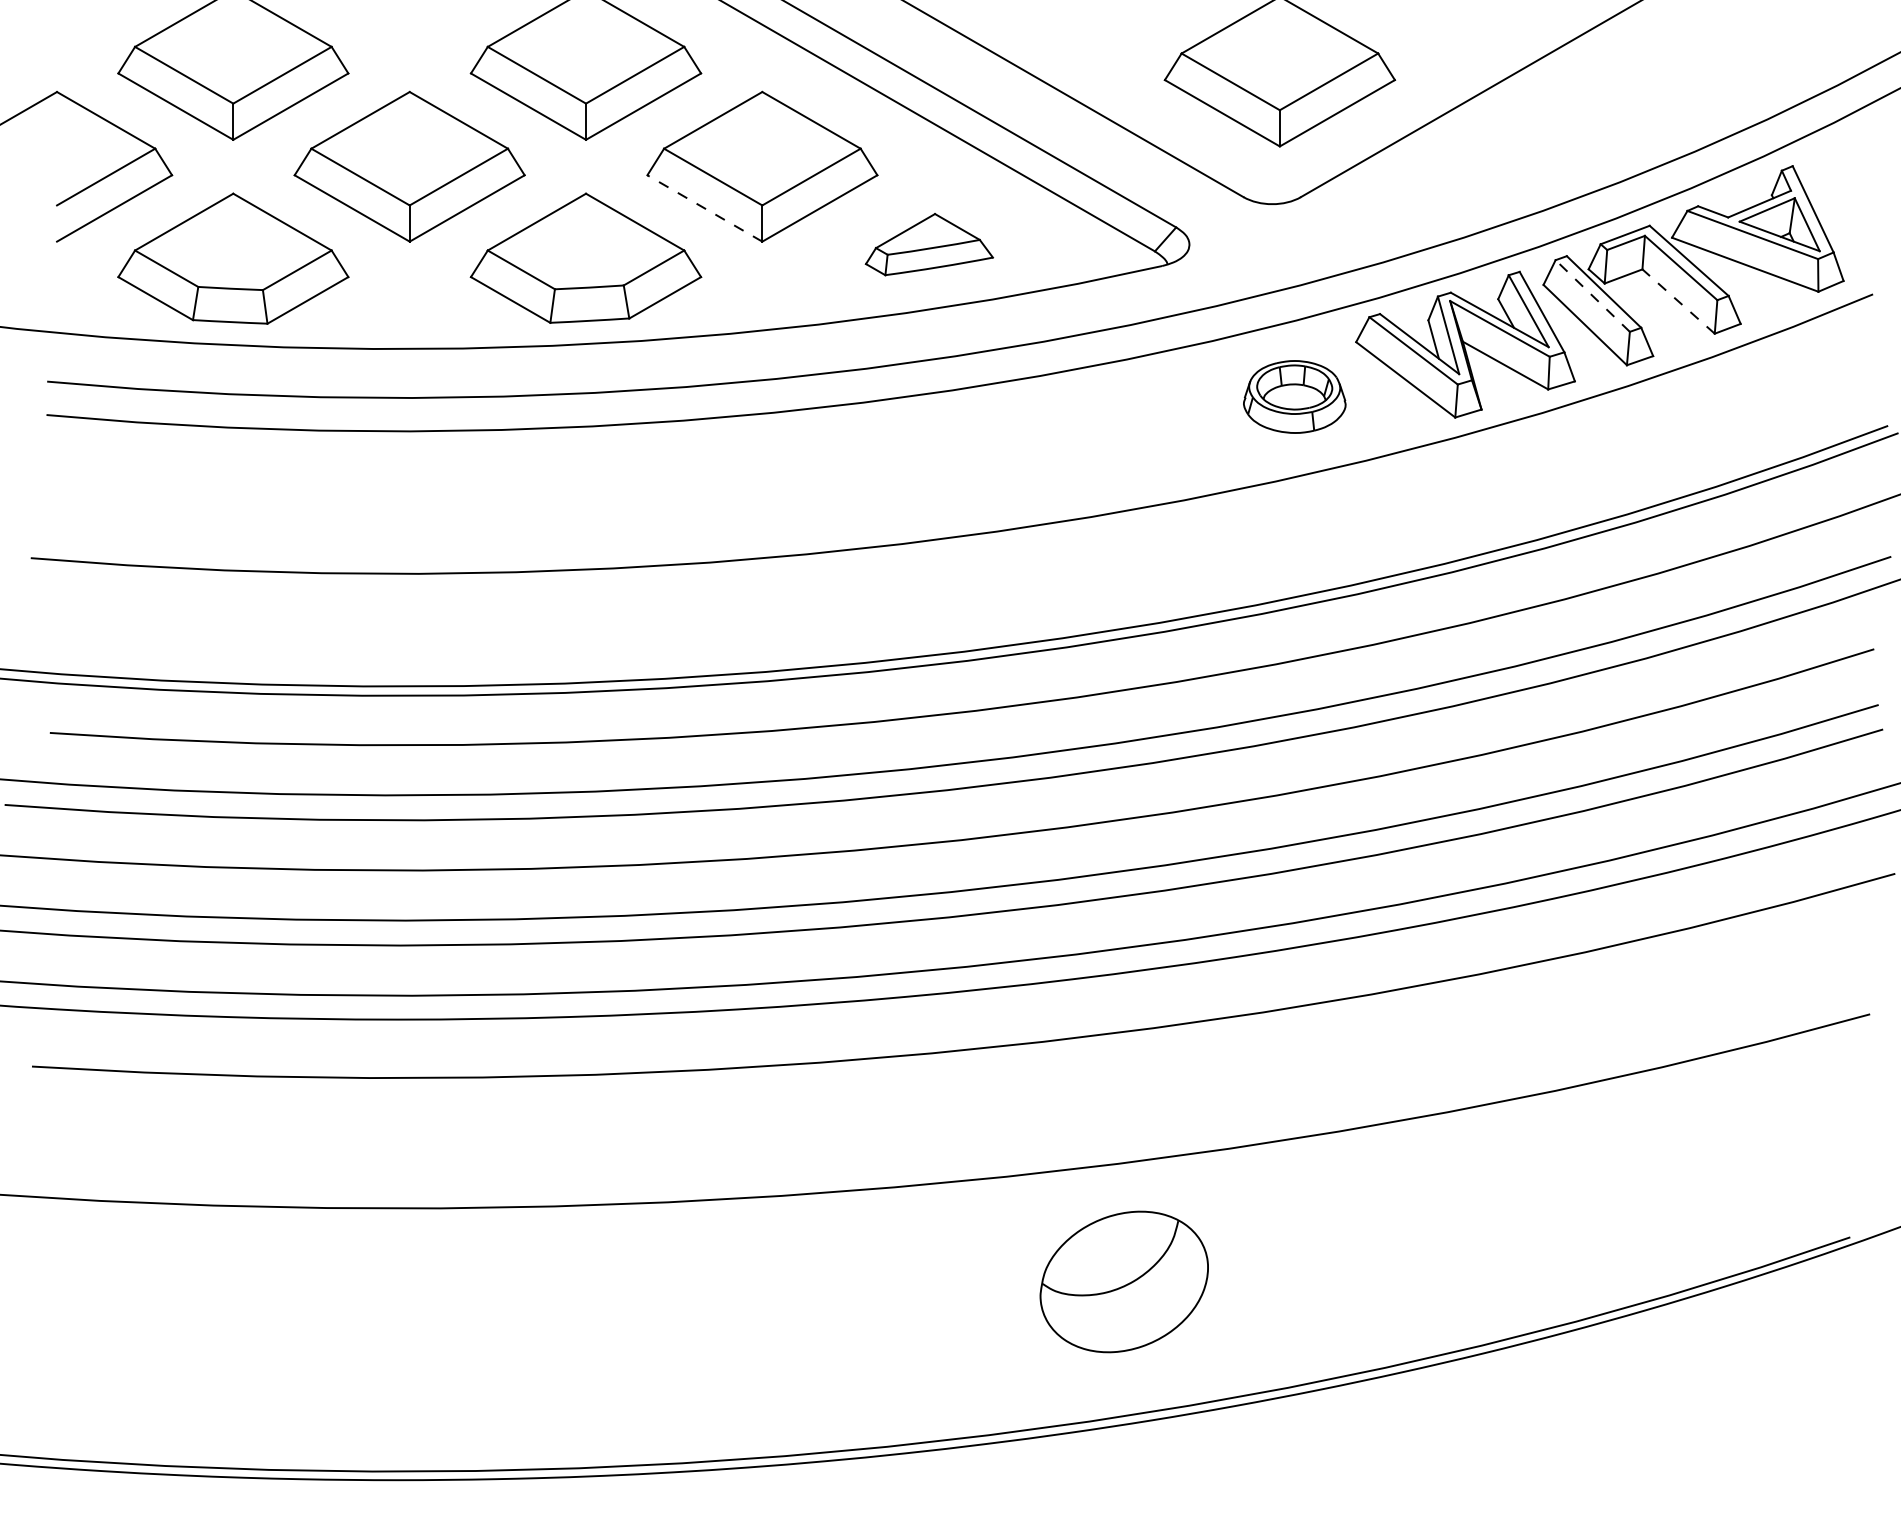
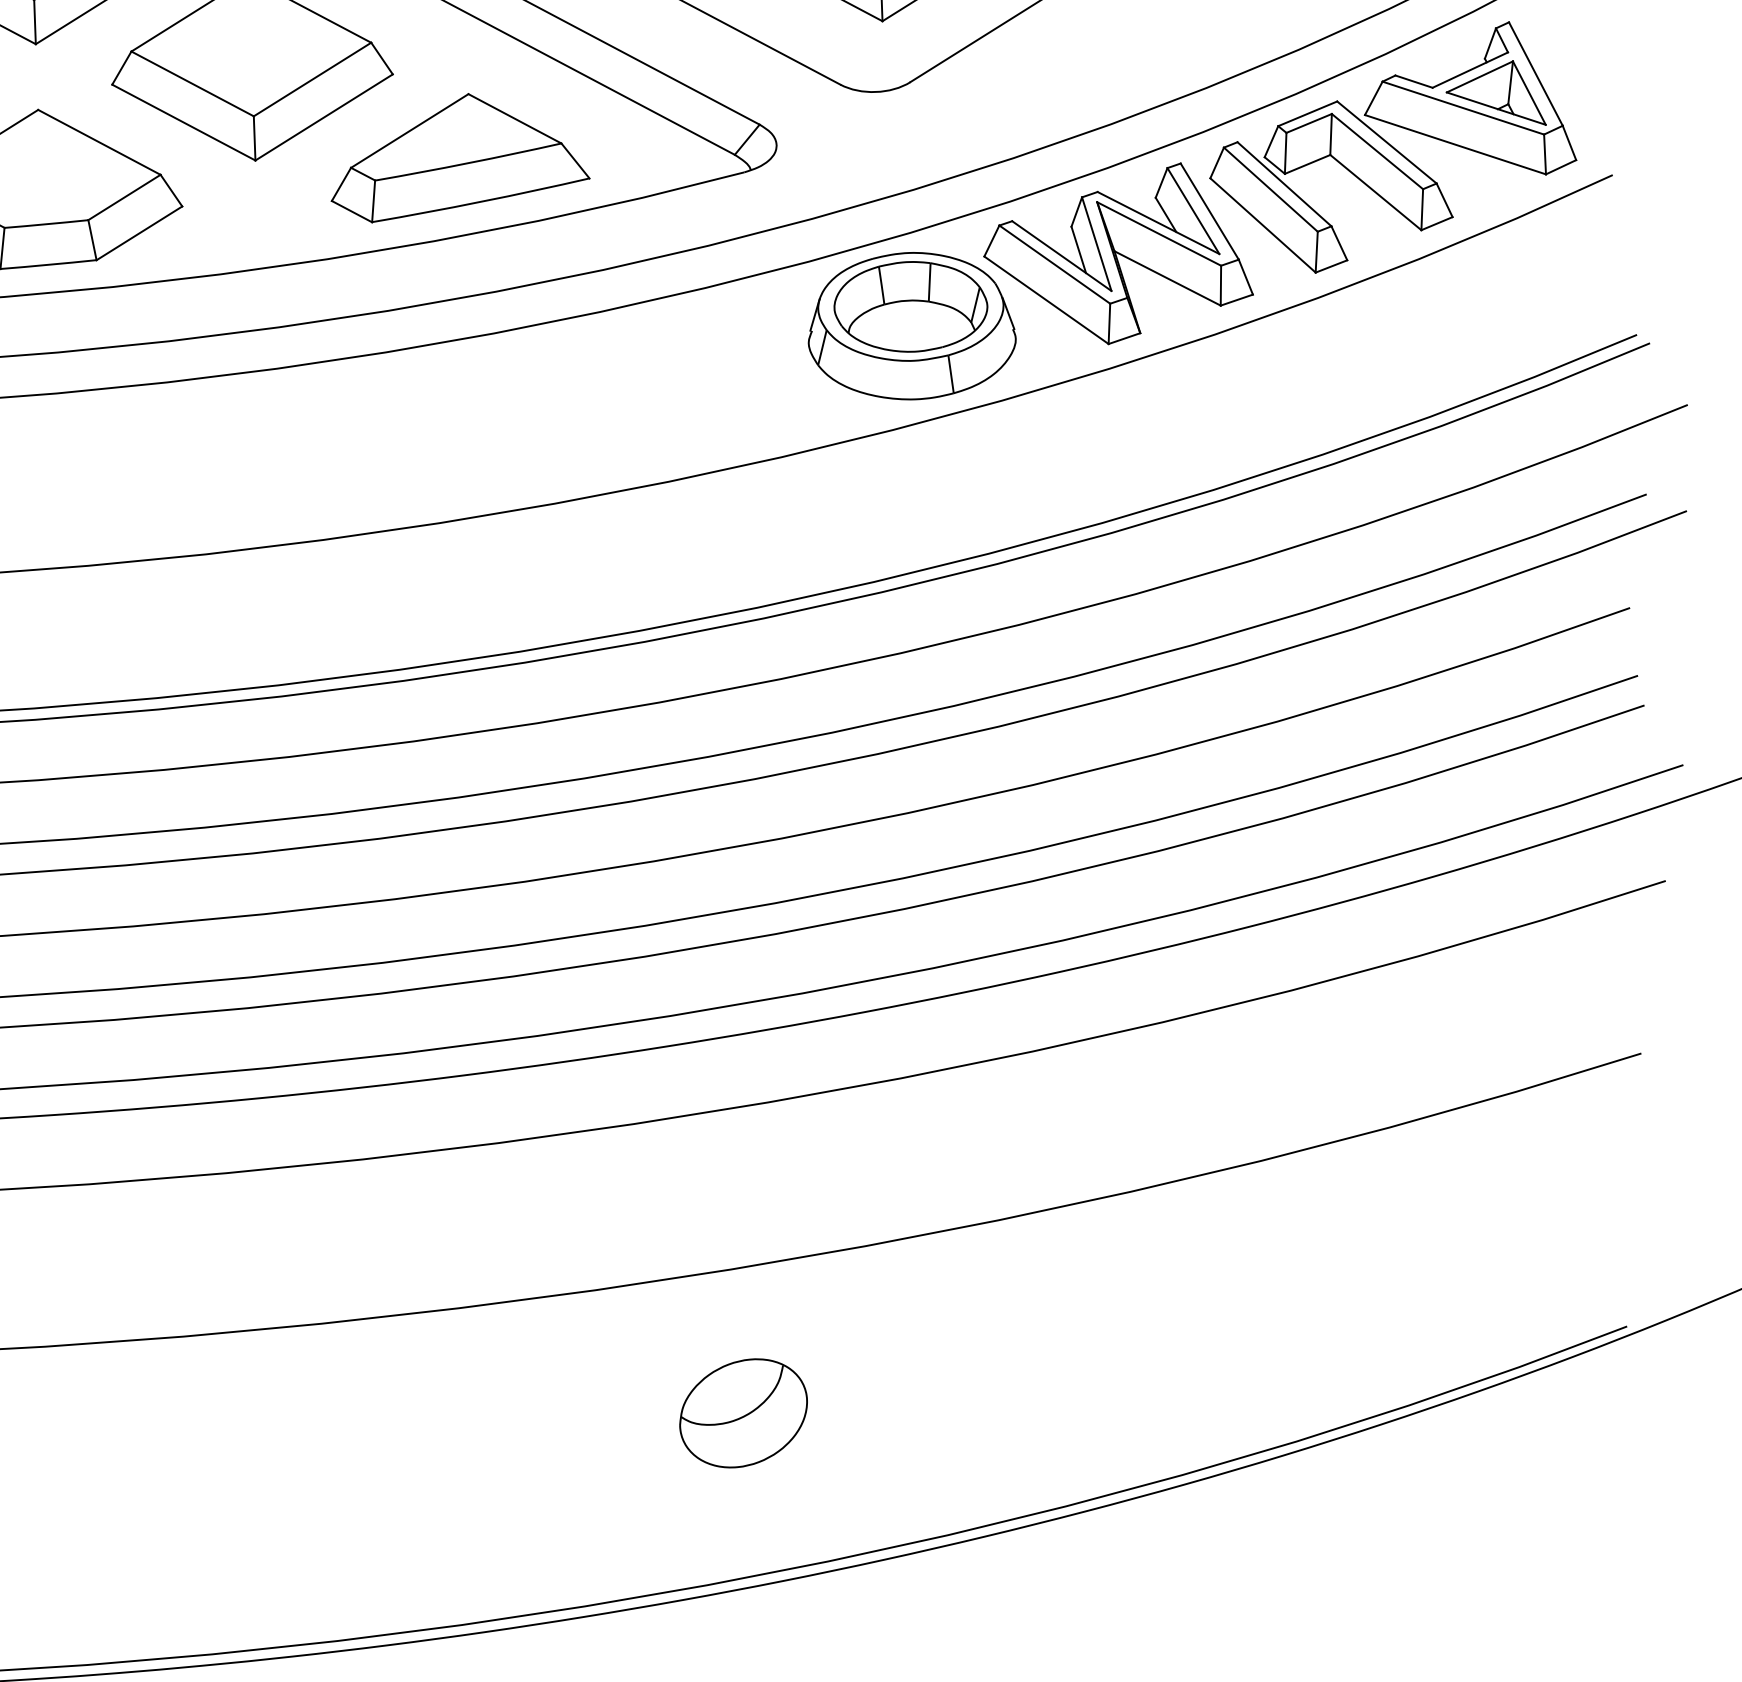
line: (704, 208) -> (183, 122), dashed -> solid
part: (929, 244) -> (459, 156), size x1.67
line: (1592, 296) -> (1270, 190), dashed -> solid
line: (1678, 301) -> (1375, 192), dashed -> solid
part: (1294, 396) -> (911, 325), size x1.67
part: (1124, 1281) -> (743, 1412), size x0.62

